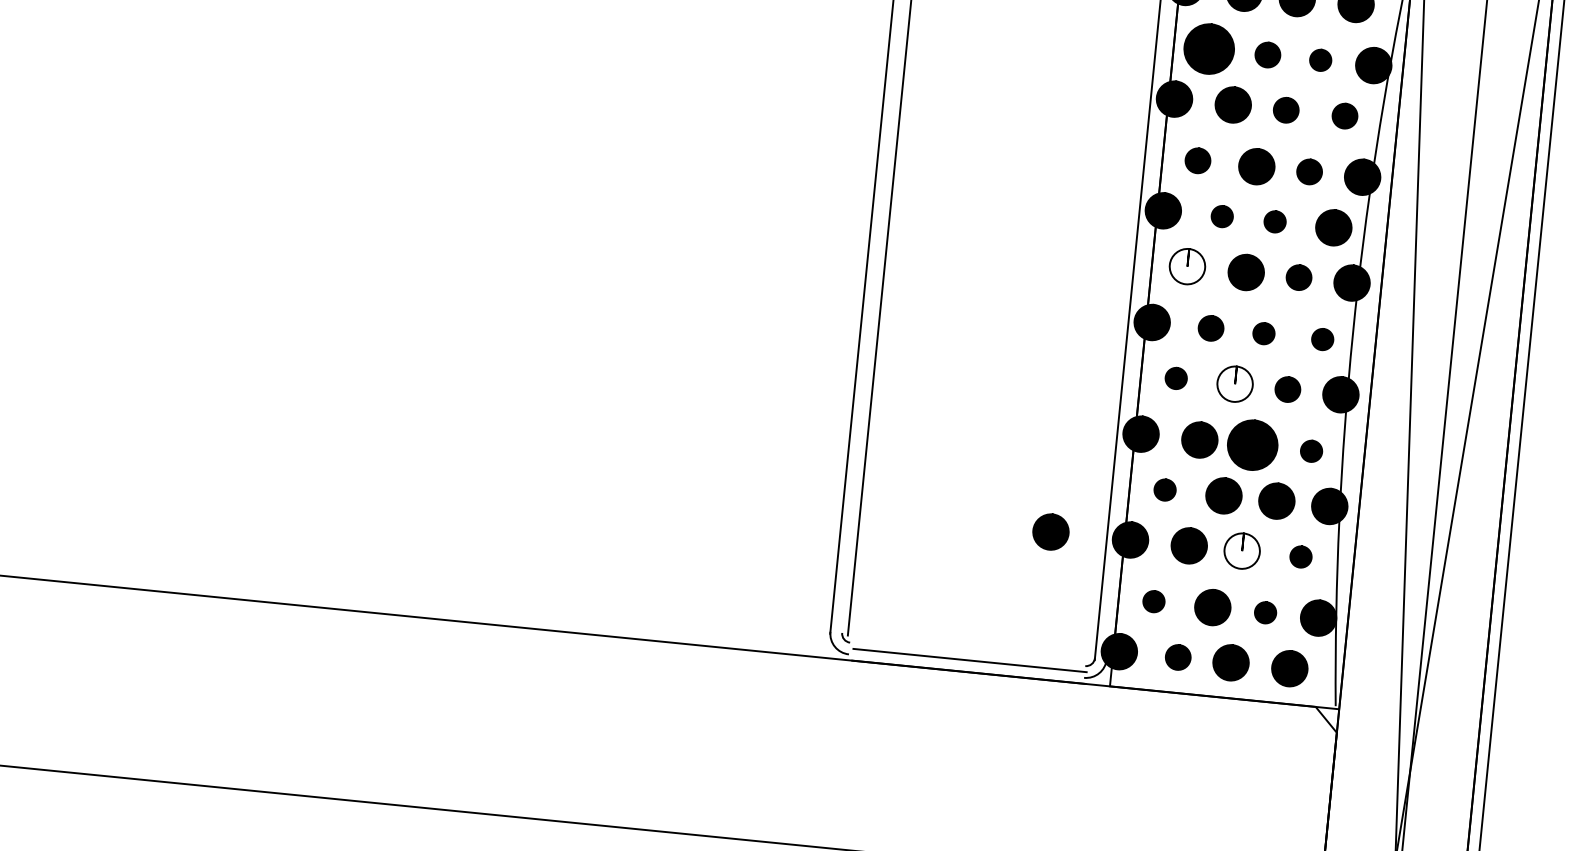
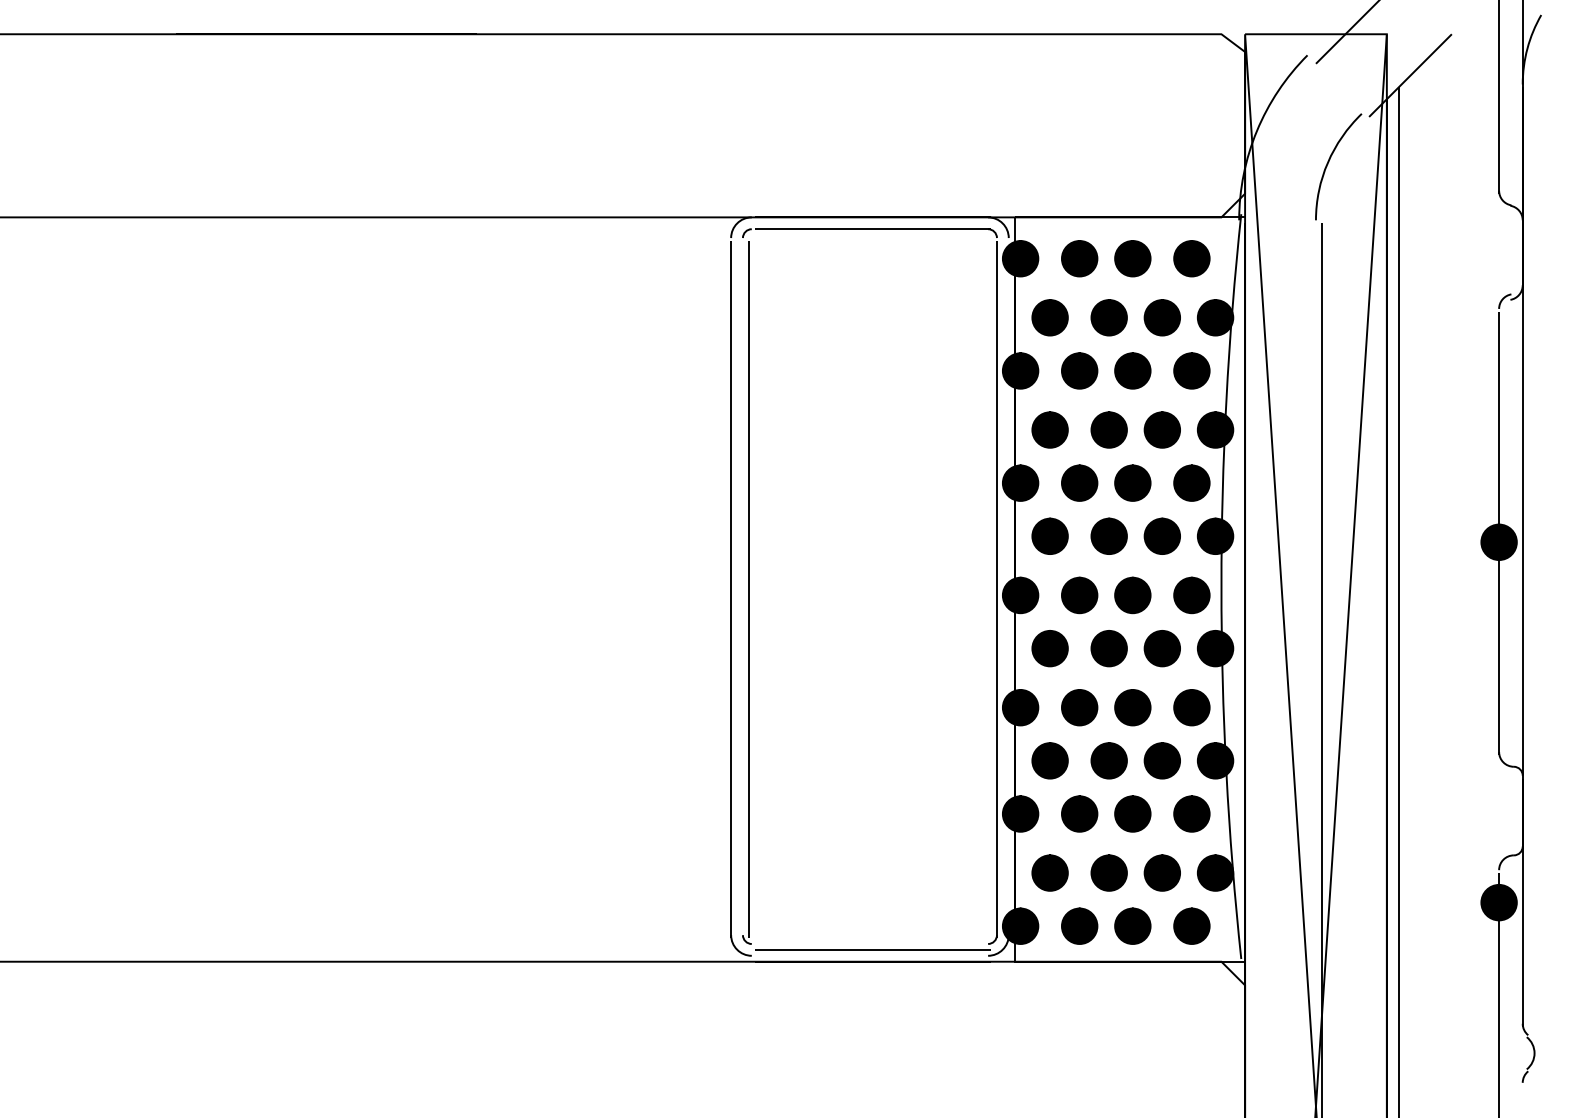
part: (1208, 48) -> (1049, 317), size x0.71
part: (1267, 54) -> (1108, 317), size x1.43
part: (1320, 59) -> (1161, 317), size x1.67
part: (1285, 109) -> (1132, 370), size x1.43
part: (1344, 115) -> (1191, 370), size x1.43
part: (1197, 160) -> (1049, 429), size x1.43
part: (1308, 171) -> (1161, 429), size x1.43
part: (1222, 215) -> (1079, 482), size x1.67
part: (1274, 221) -> (1132, 482), size x1.67
fill: (1186, 266) -> (1049, 536), added
part: (1298, 276) -> (1161, 535), size x1.43
part: (1210, 328) -> (1079, 595), size x1.43
part: (1263, 333) -> (1132, 595), size x1.67
part: (1322, 339) -> (1191, 595), size x1.67
part: (1175, 378) -> (1049, 648), size x1.67
fill: (1234, 384) -> (1108, 648), added
part: (1287, 389) -> (1161, 648), size x1.43
part: (1252, 445) -> (1132, 707), size x0.71
part: (1311, 450) -> (1191, 707), size x1.67
part: (1164, 489) -> (1049, 760), size x1.67
part: (1050, 531) -> (940, 813), removed
fill: (1241, 550) -> (1132, 813), added
part: (1300, 556) -> (1191, 813), size x1.67
part: (1153, 601) -> (1049, 872), size x1.67
part: (1264, 612) -> (1161, 872), size x1.67
part: (1178, 656) -> (1079, 925), size x1.43

